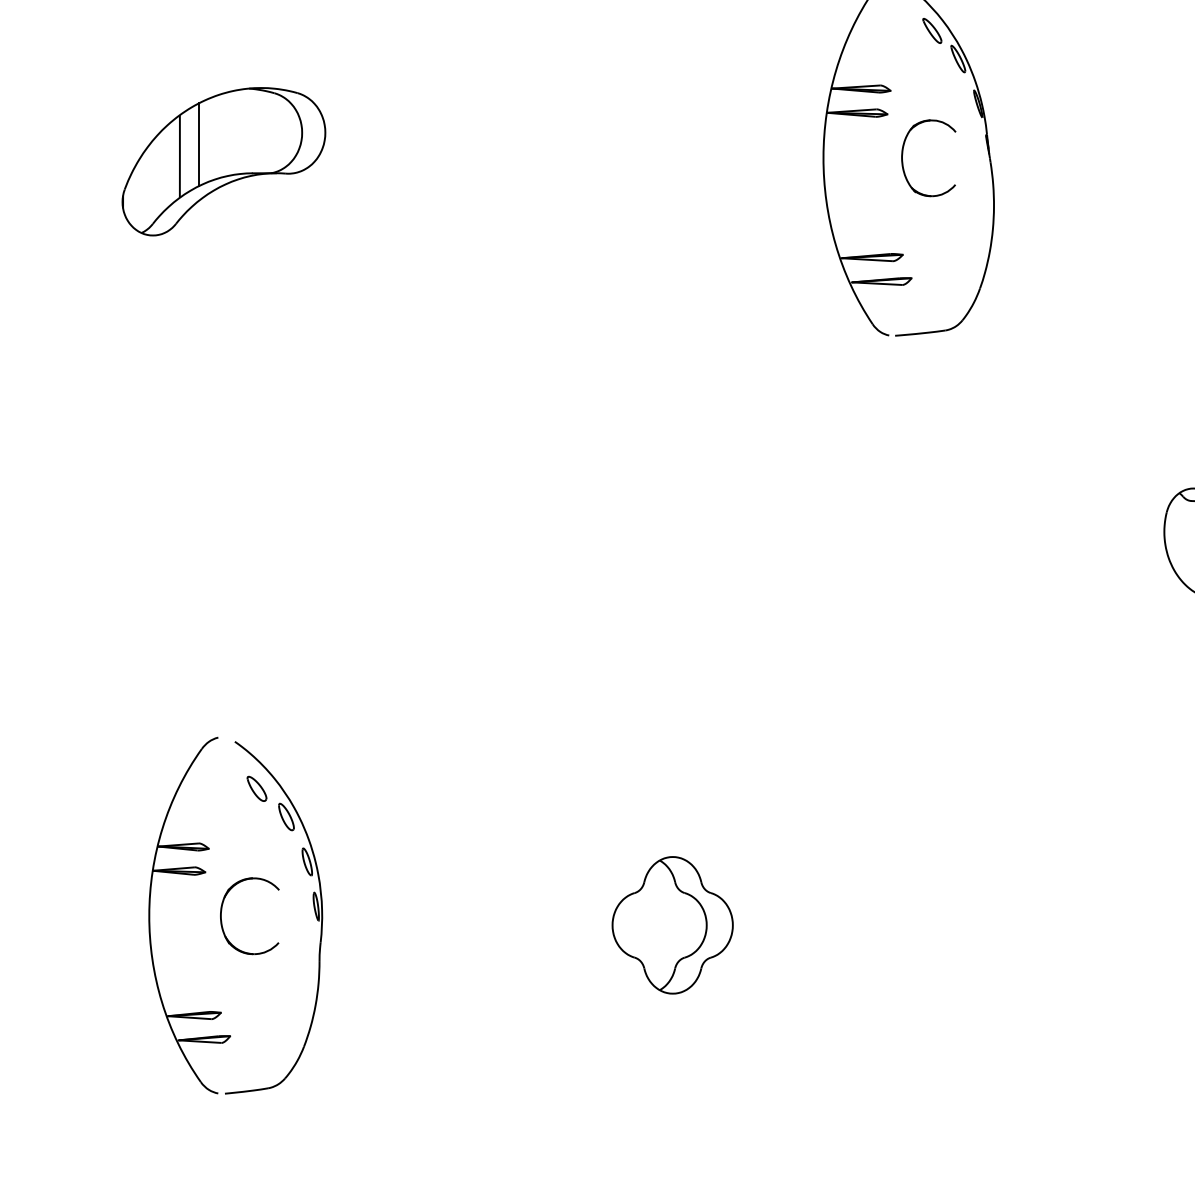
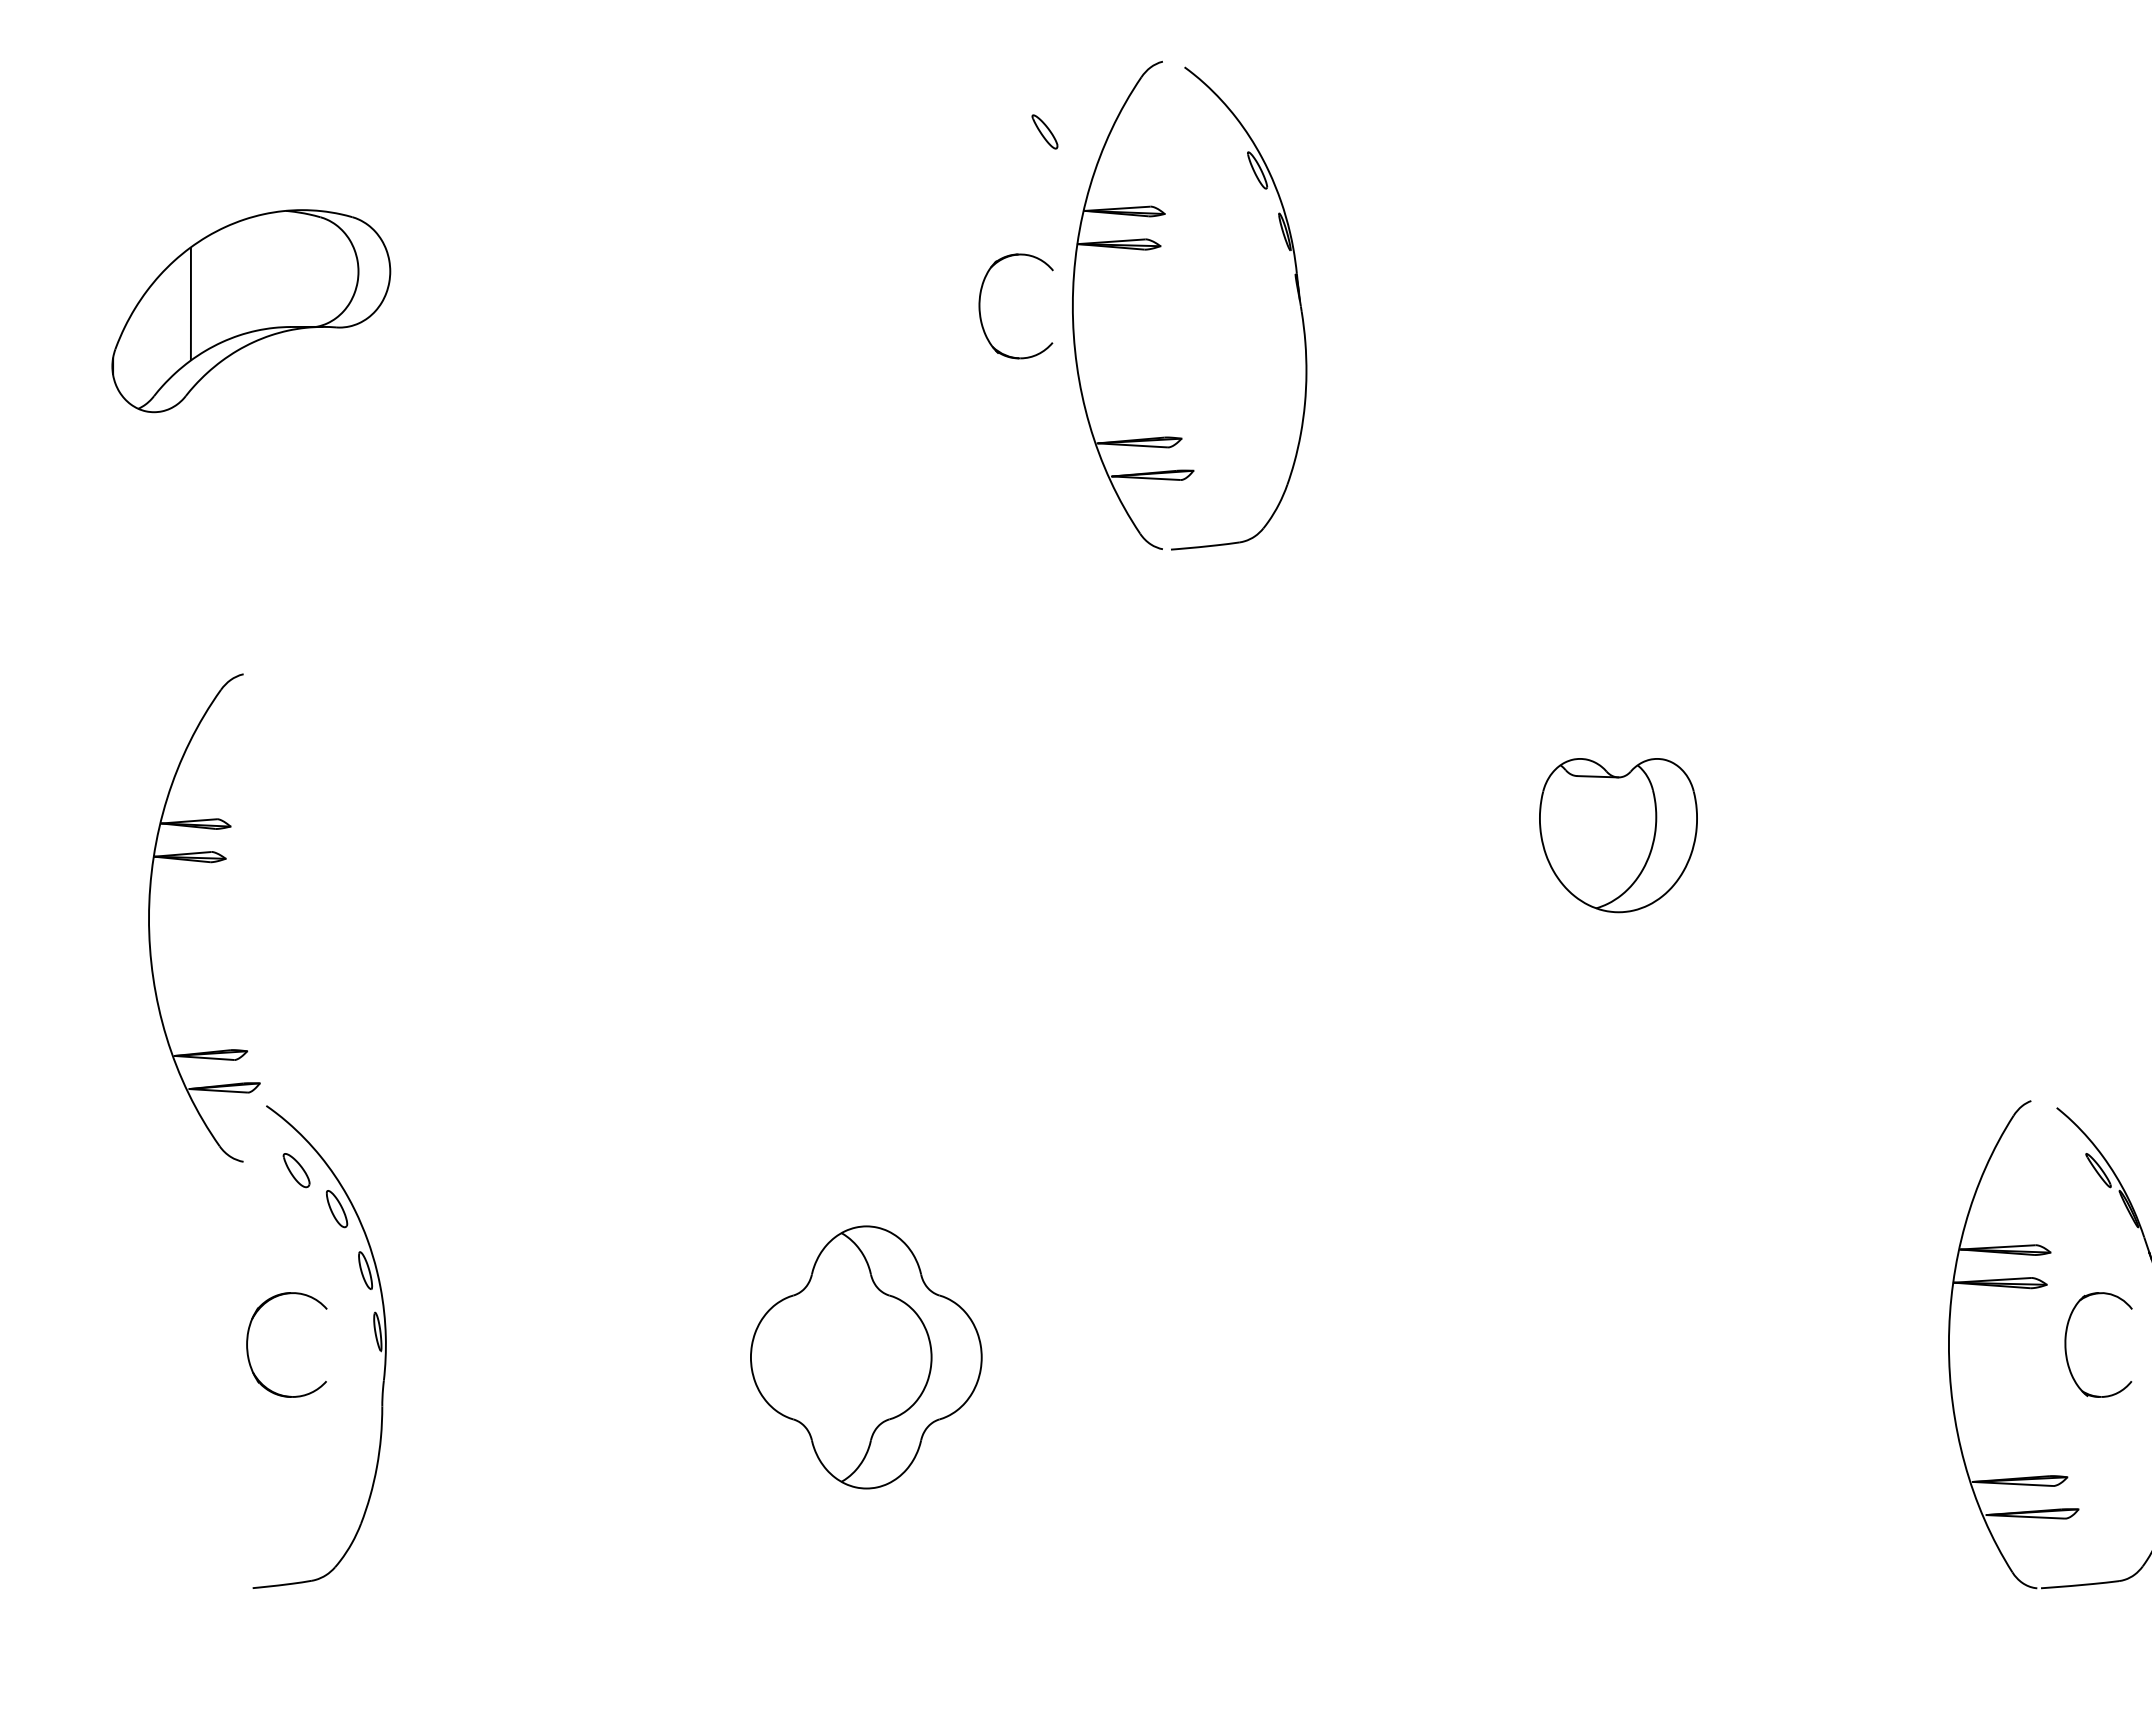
part: (931, 30) -> (1044, 131), moved
line: (199, 144) -> (217, 287), removed
part: (902, 158) -> (980, 306), moved
part: (194, 875) -> (210, 863), moved
part: (672, 925) -> (865, 1357), size x1.4

